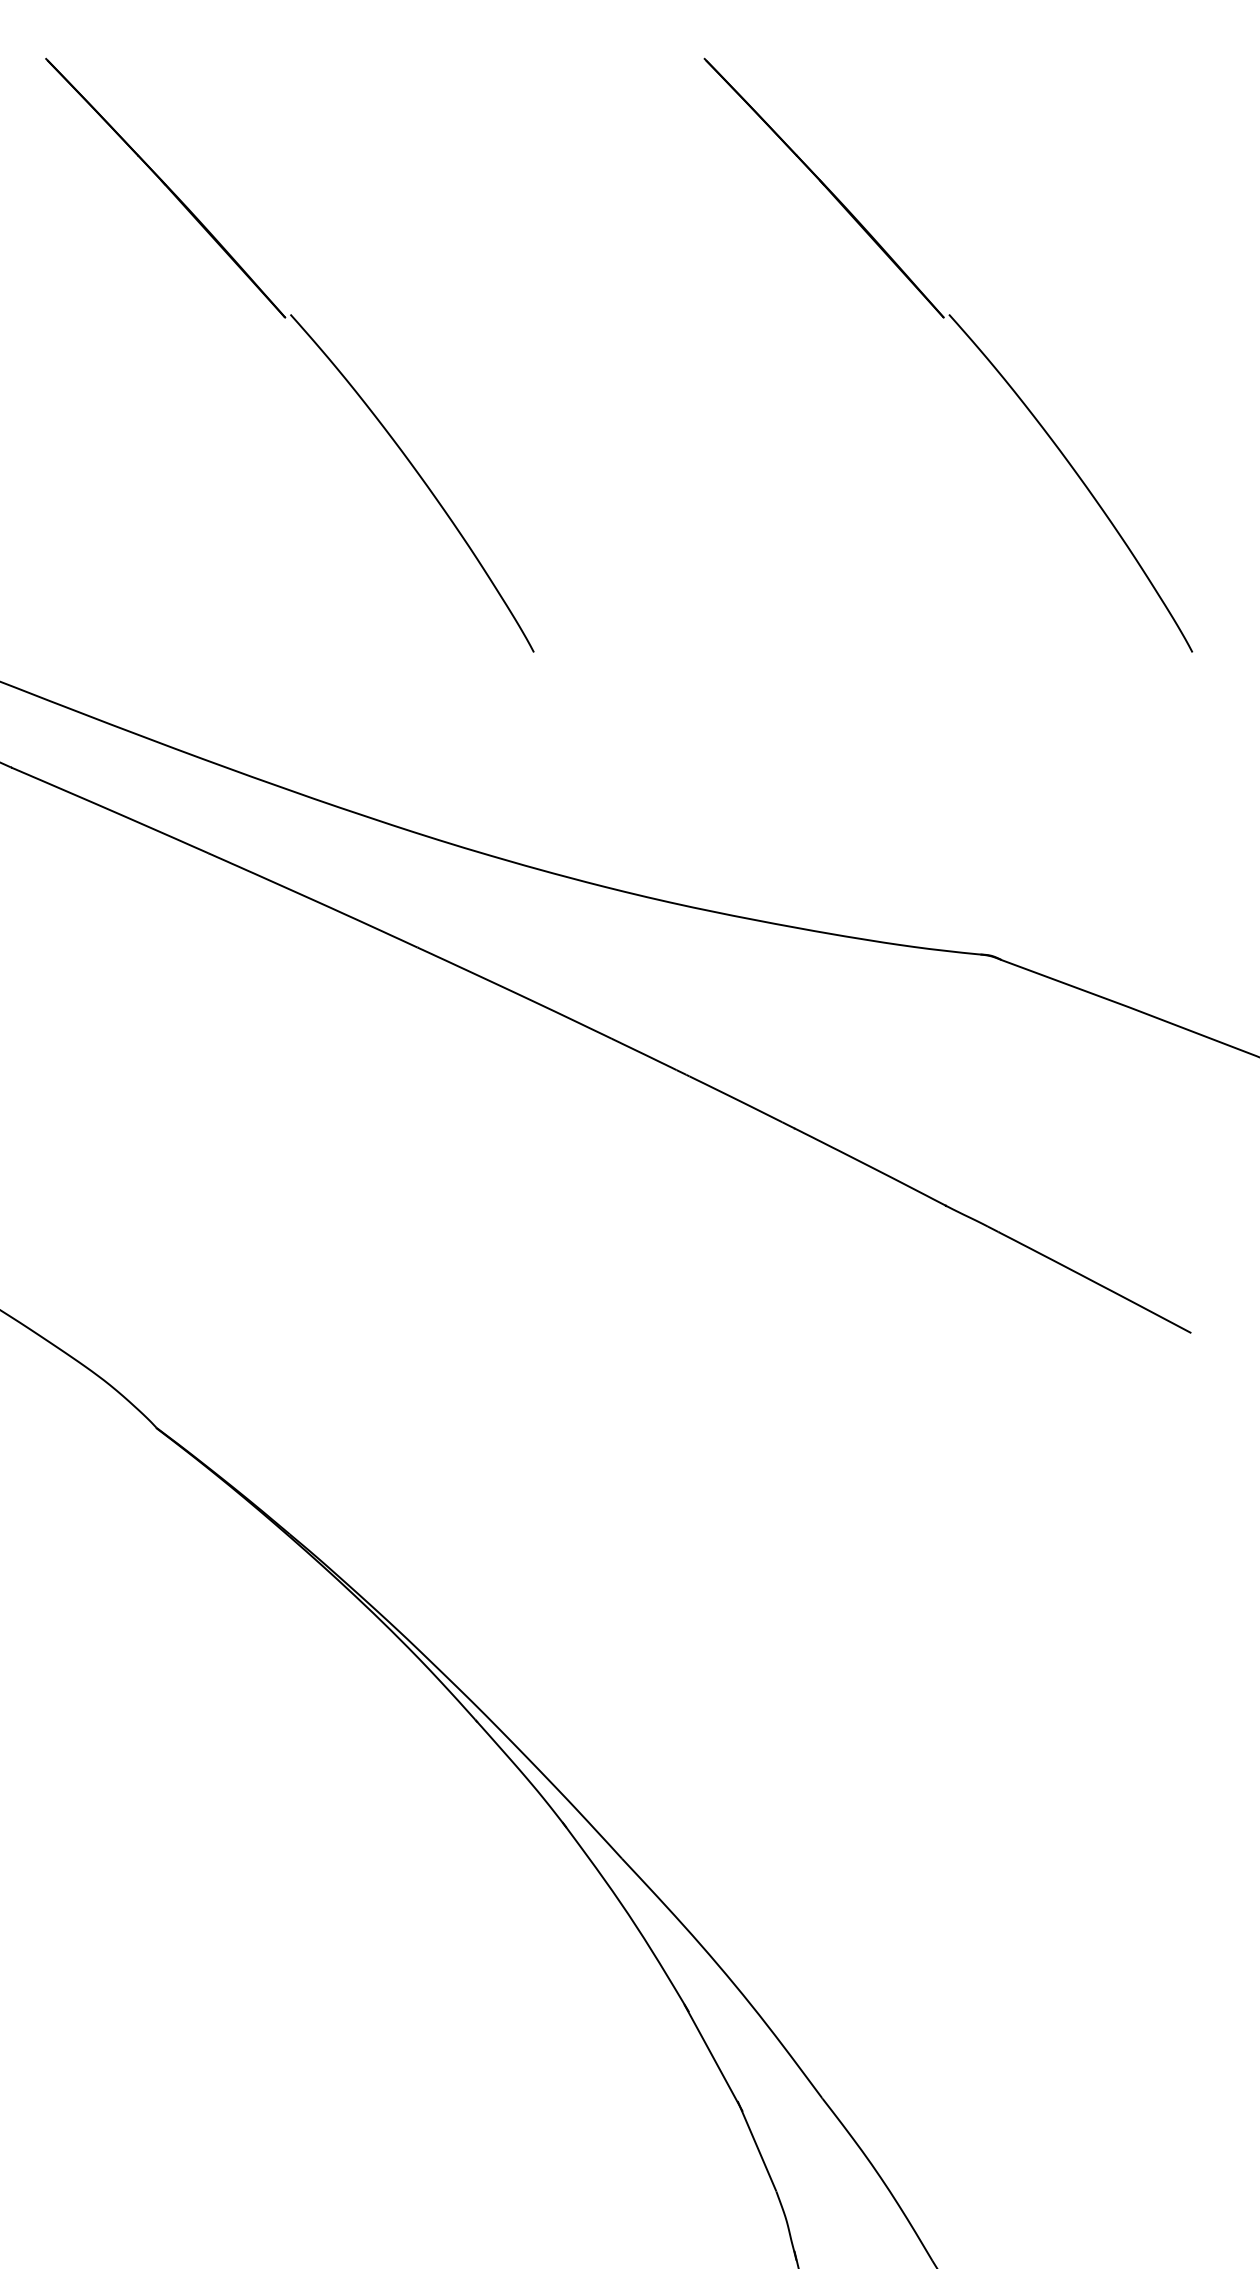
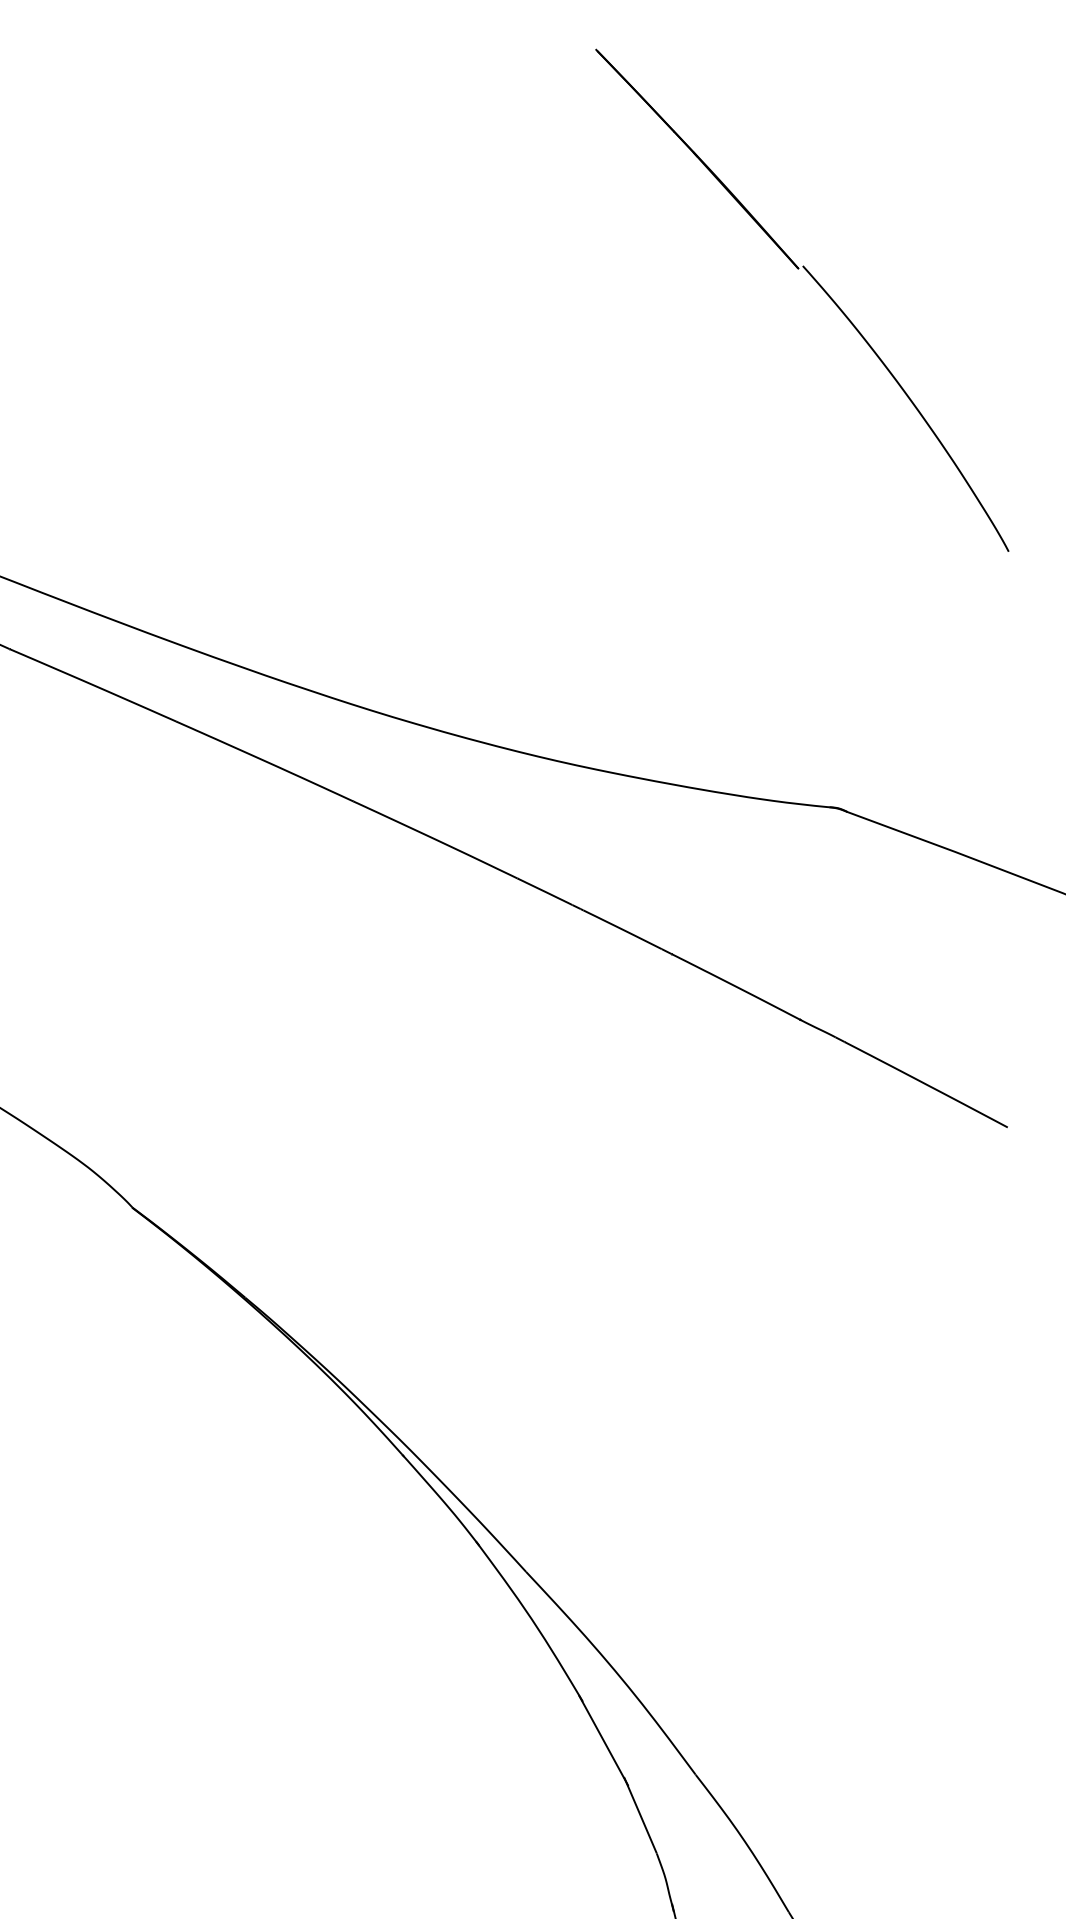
part: (307, 336) -> (260, 284), removed

